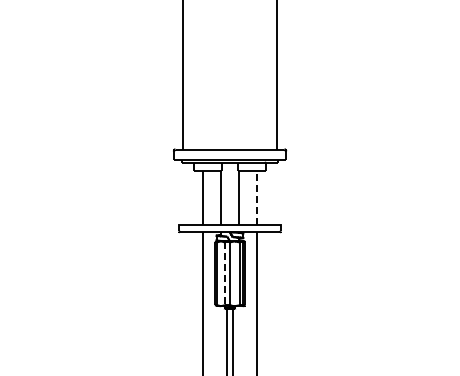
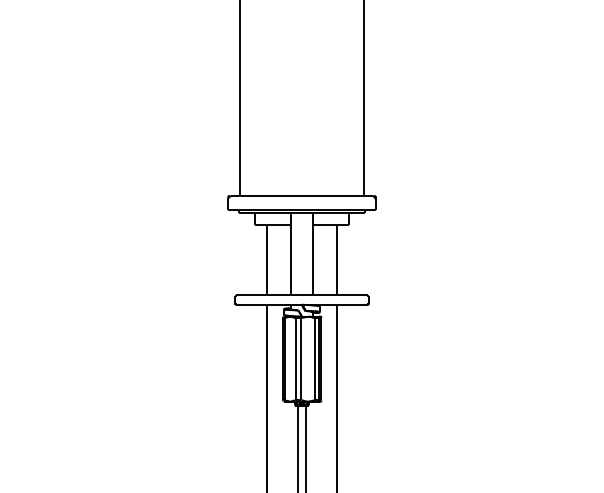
line: (256, 198) -> (336, 260), dashed -> solid
line: (225, 274) -> (296, 360), dashed -> solid

